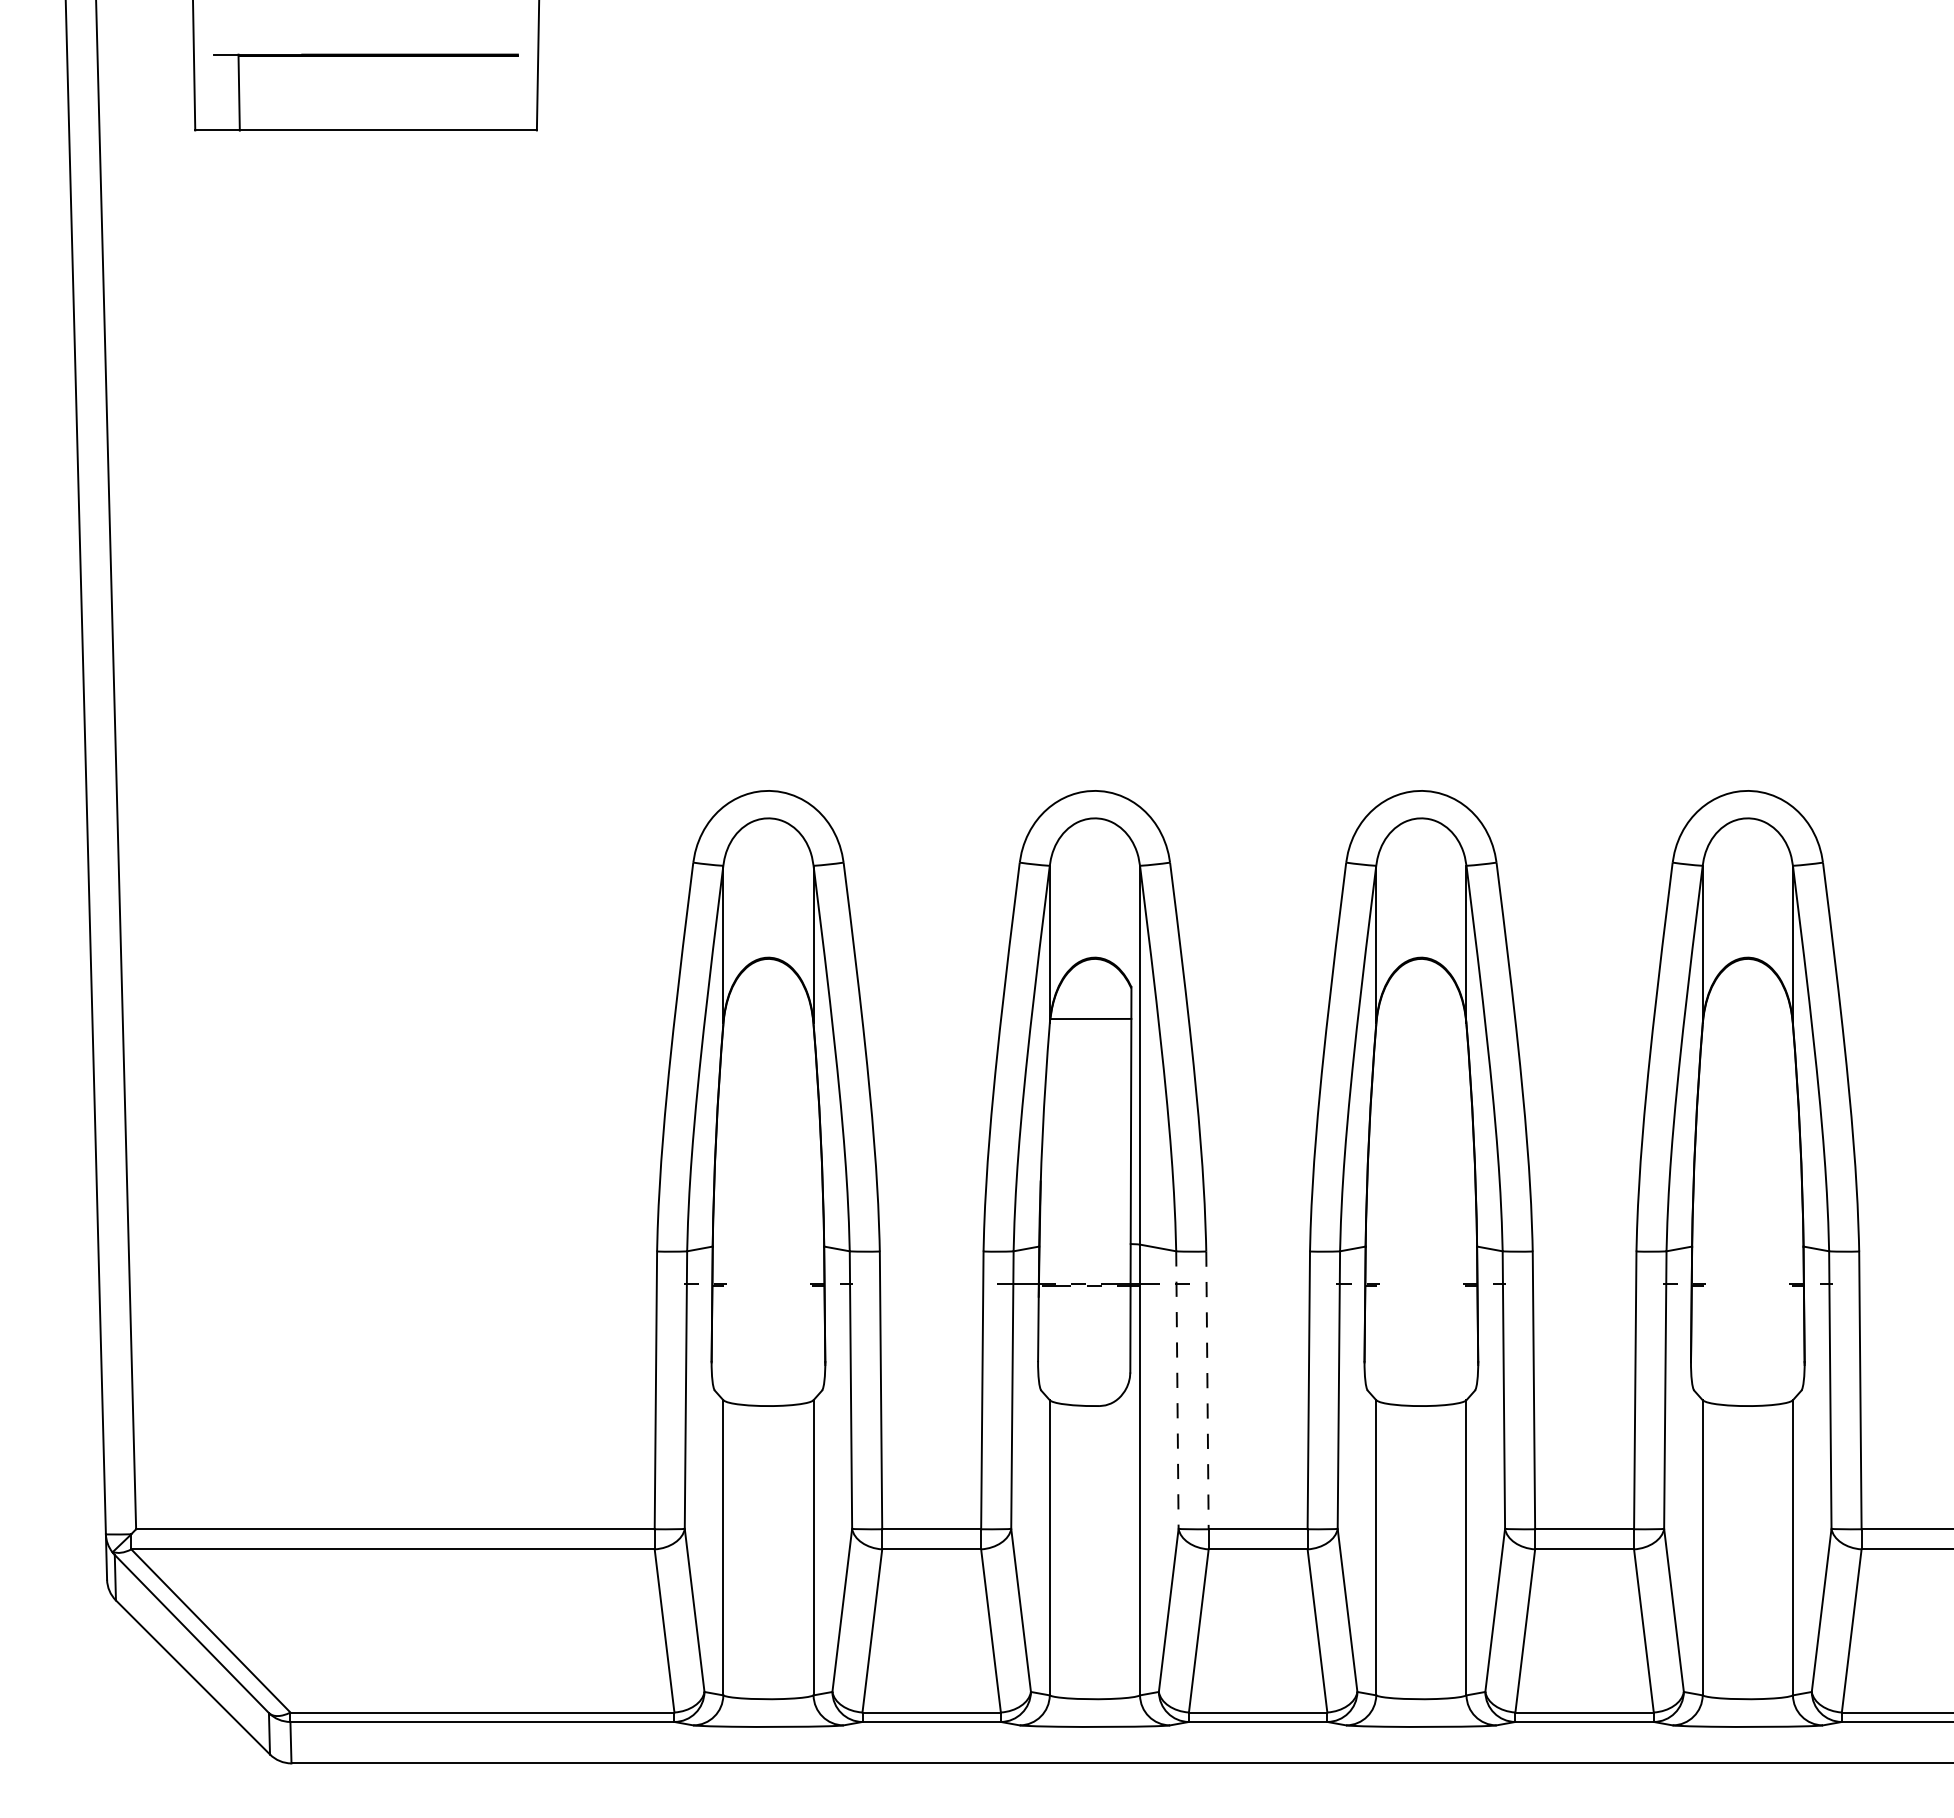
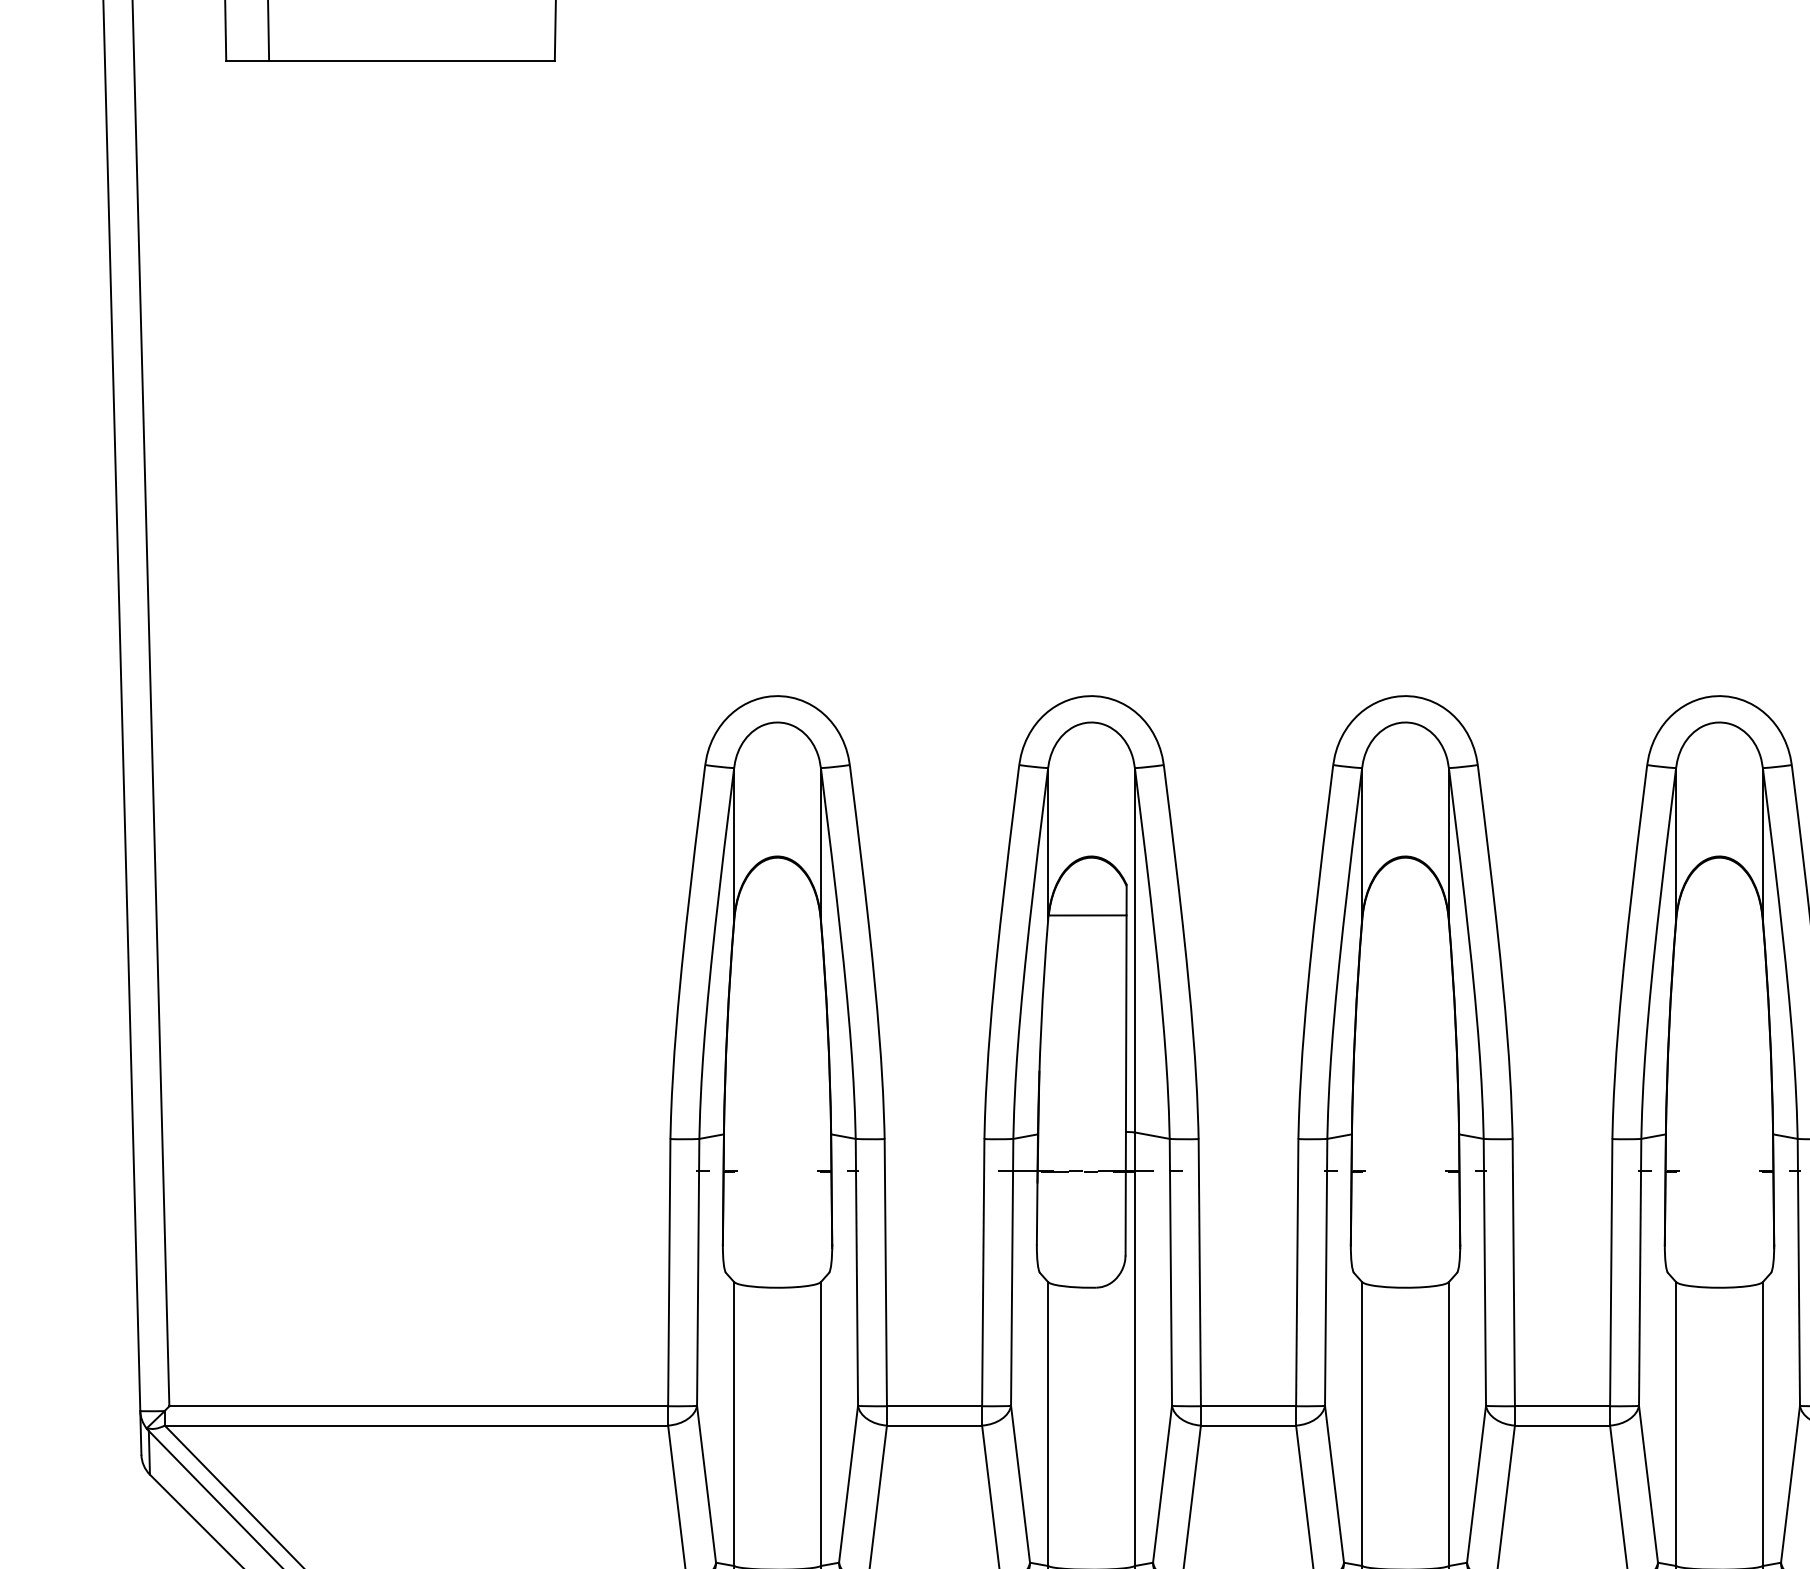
line: (1177, 1390) -> (1170, 1272), dashed -> solid
line: (1207, 1390) -> (1199, 1272), dashed -> solid

